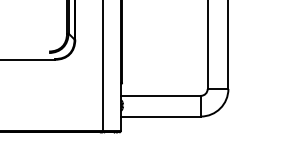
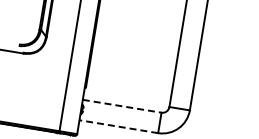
line: (160, 95) -> (121, 105), solid -> dashed
line: (160, 116) -> (118, 126), solid -> dashed

